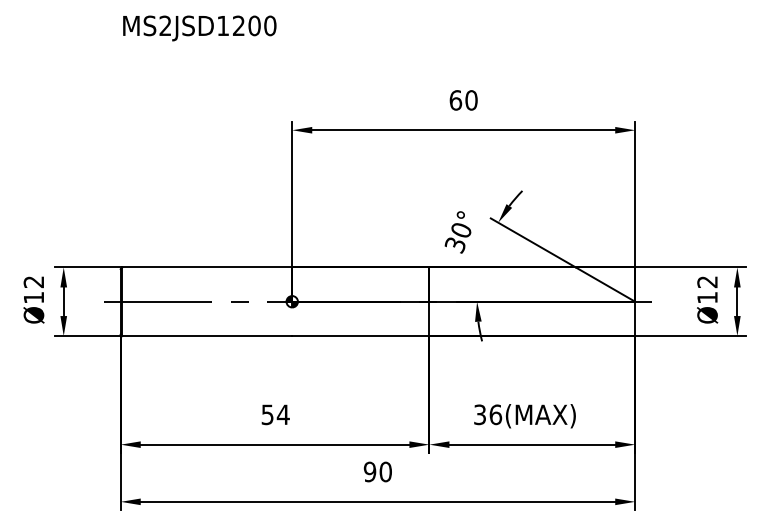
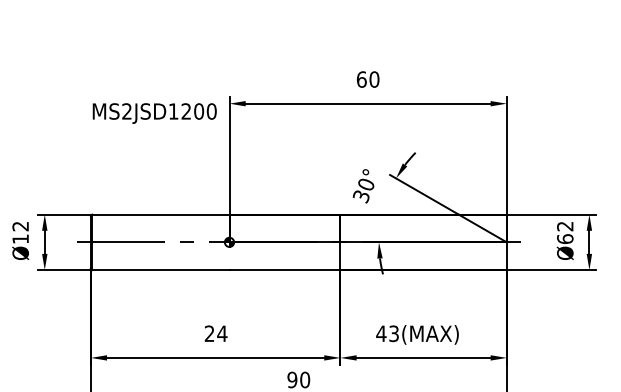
text: (199, 28) -> (154, 113), moved
text: (707, 297) -> (565, 238), Ø12 -> Ø62
text: (267, 414) -> (209, 333), 54 -> 24
text: (487, 414) -> (387, 333), 36(MAX) -> 43(MAX)

